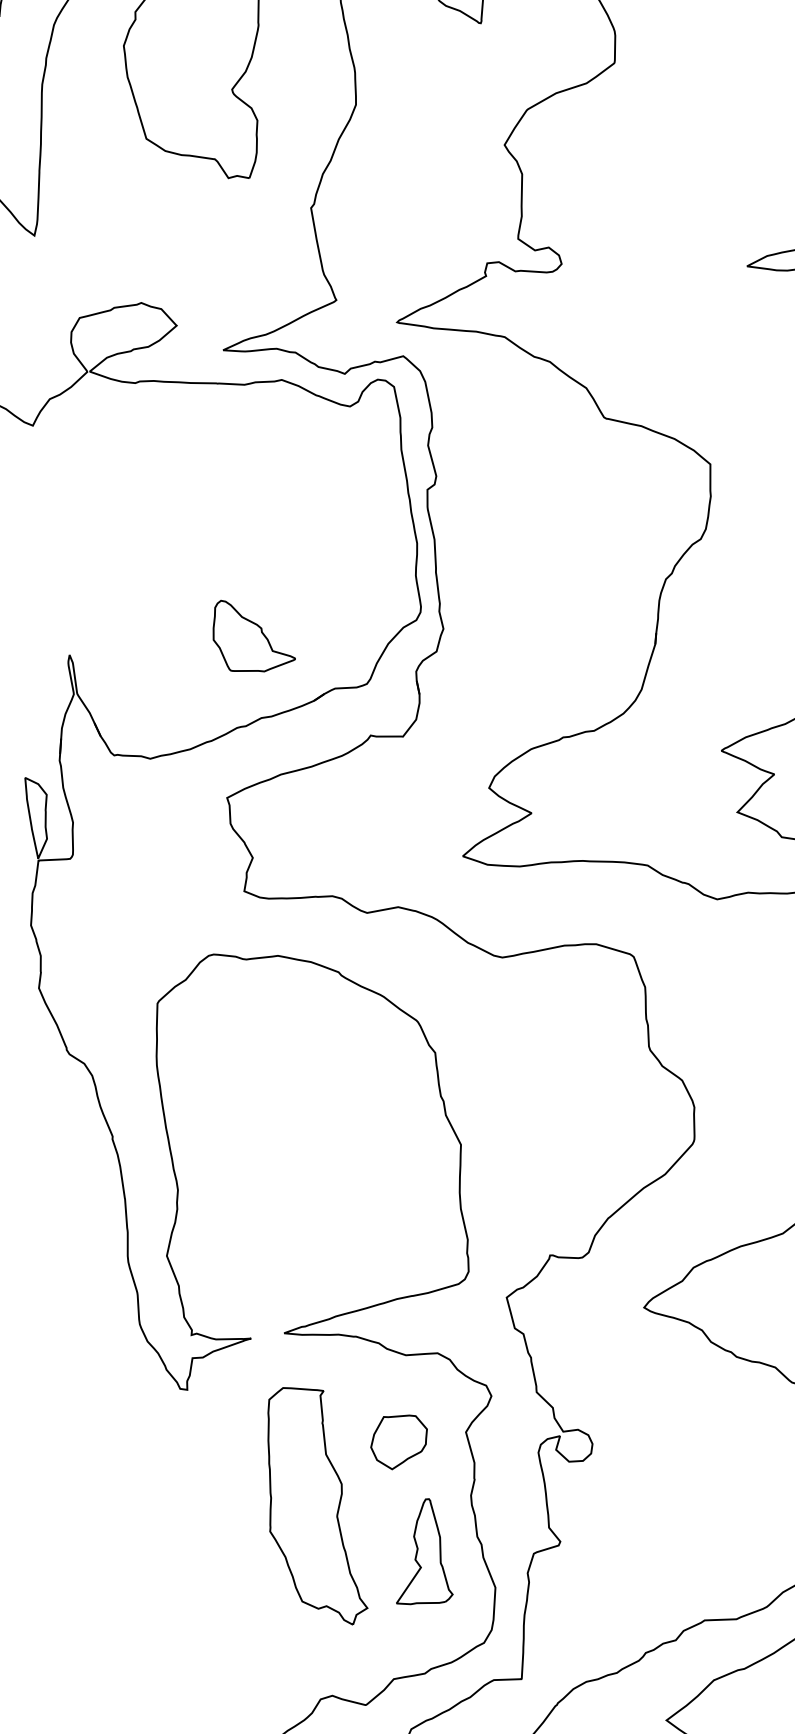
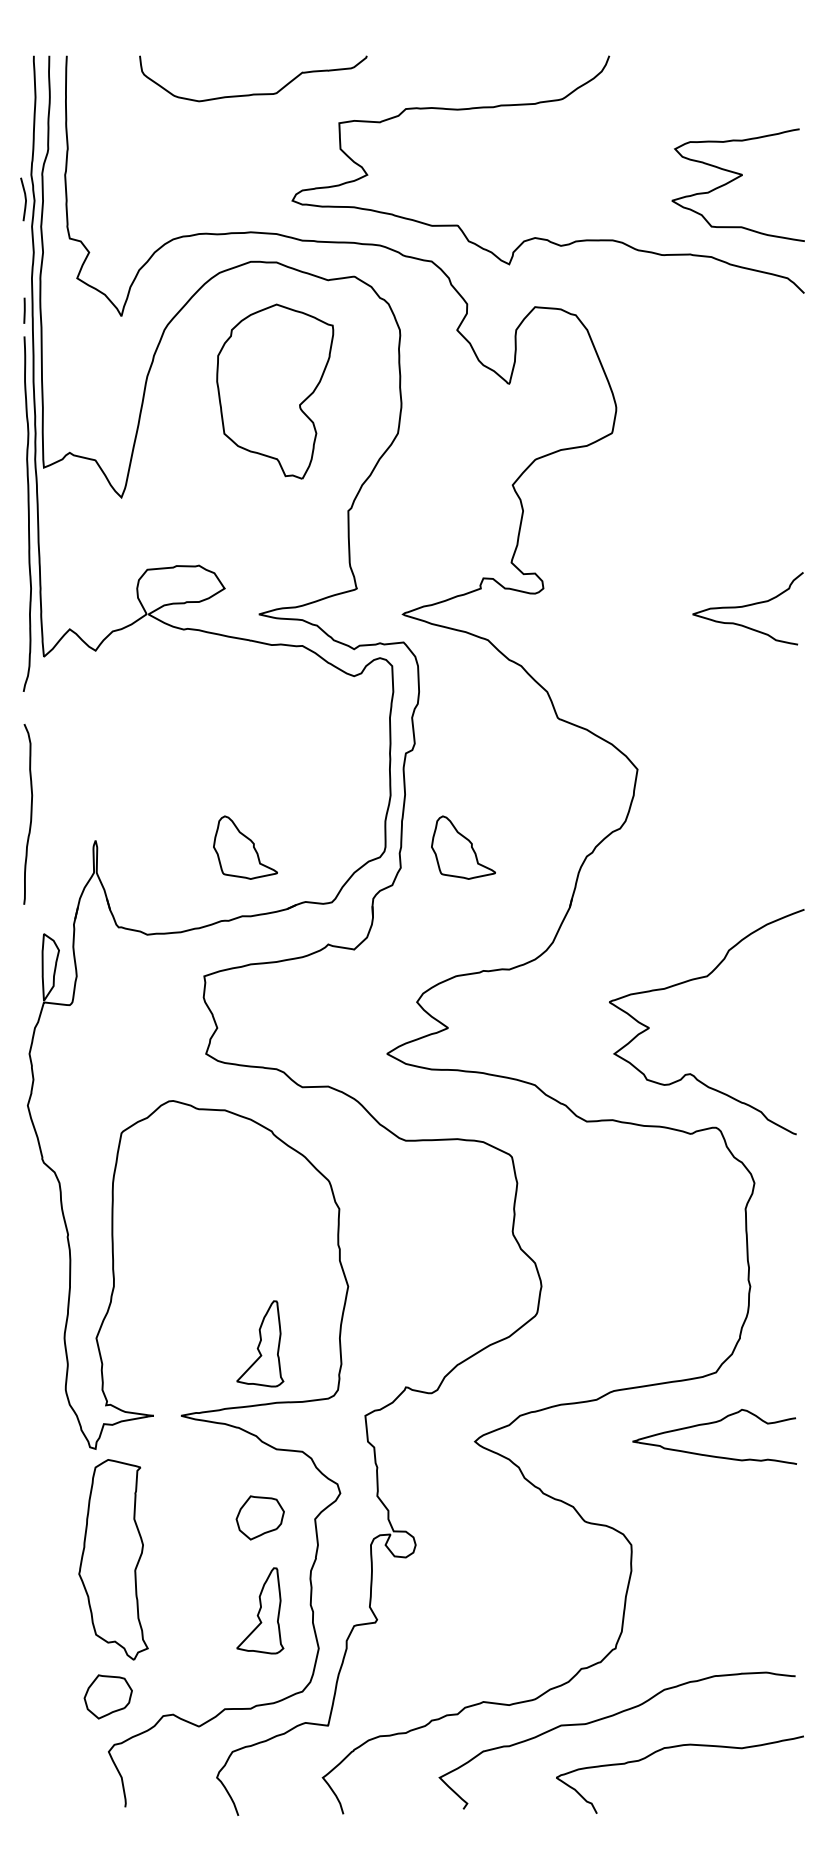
part: (515, 592) -> (463, 847), added
part: (366, 1230) -> (260, 1343), added
part: (308, 1507) -> (113, 1559), moved
part: (249, 1686) -> (107, 1696), added

